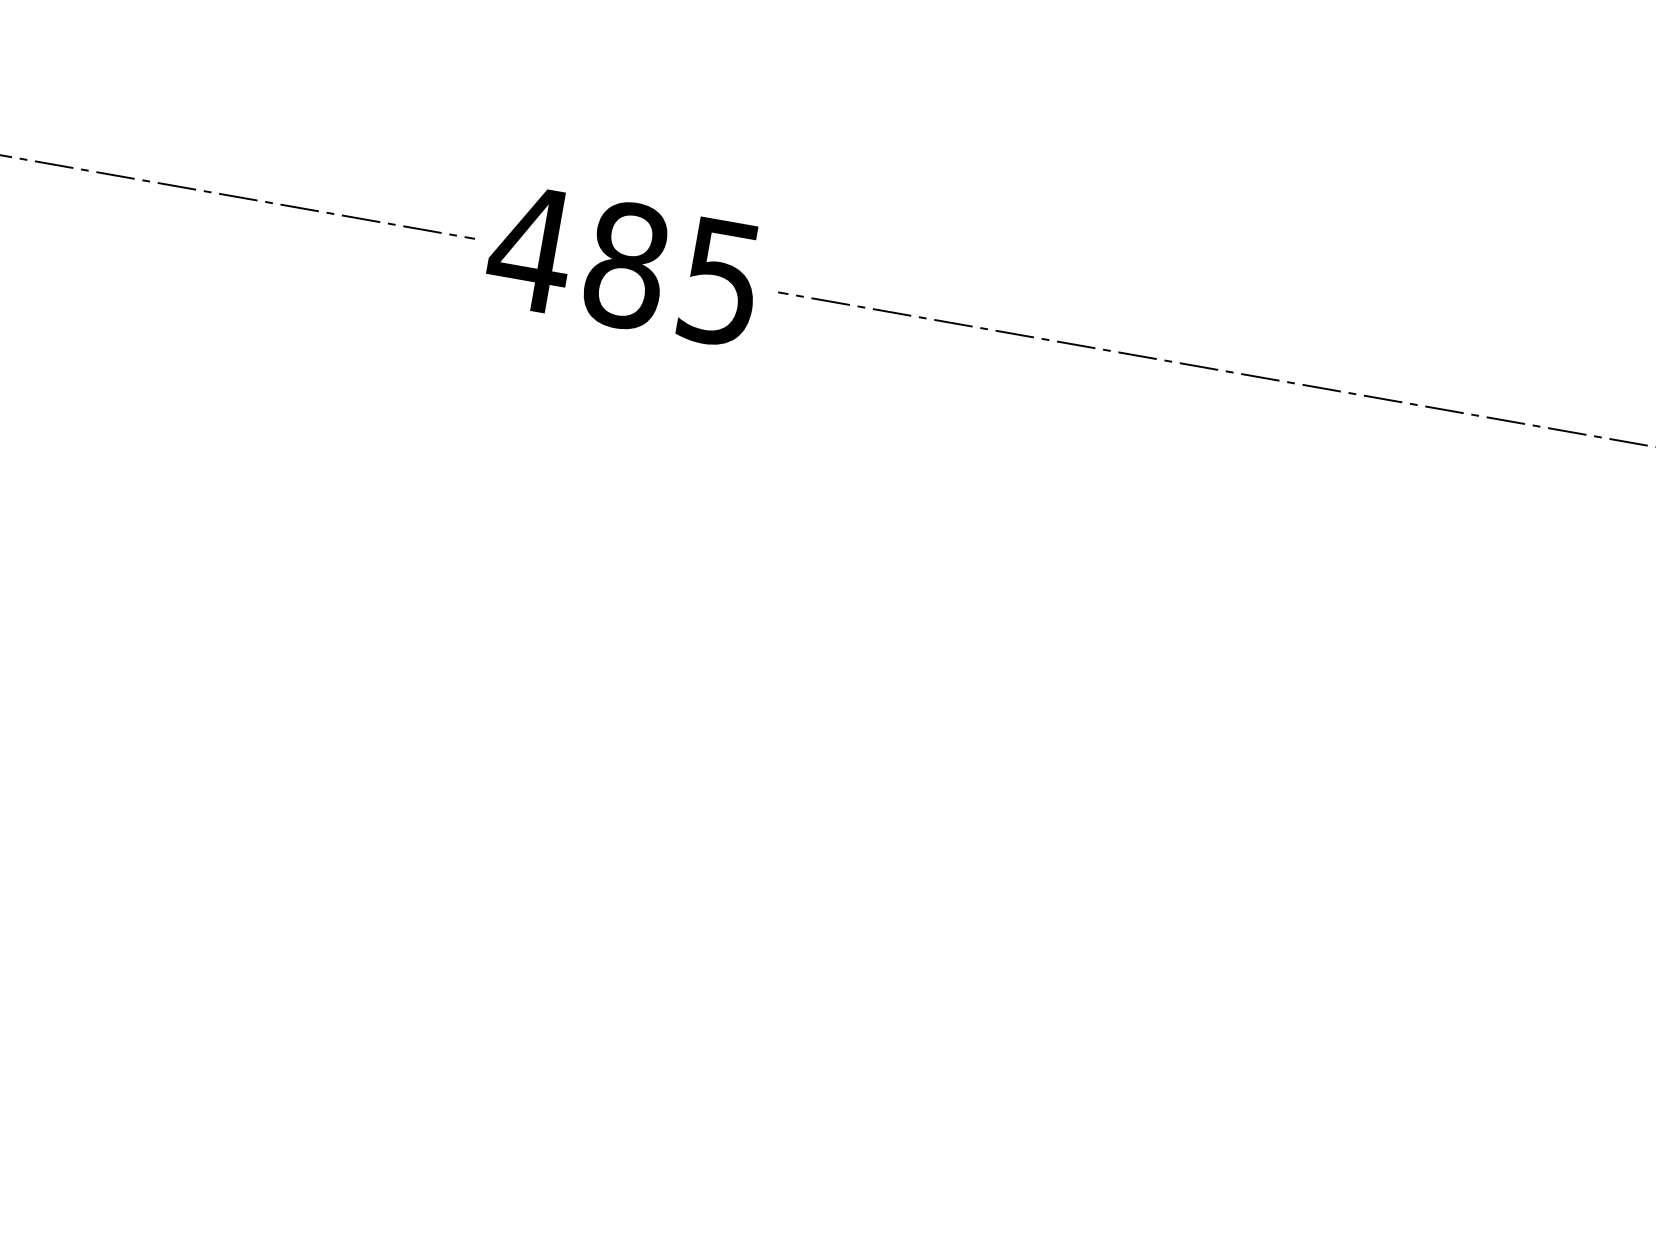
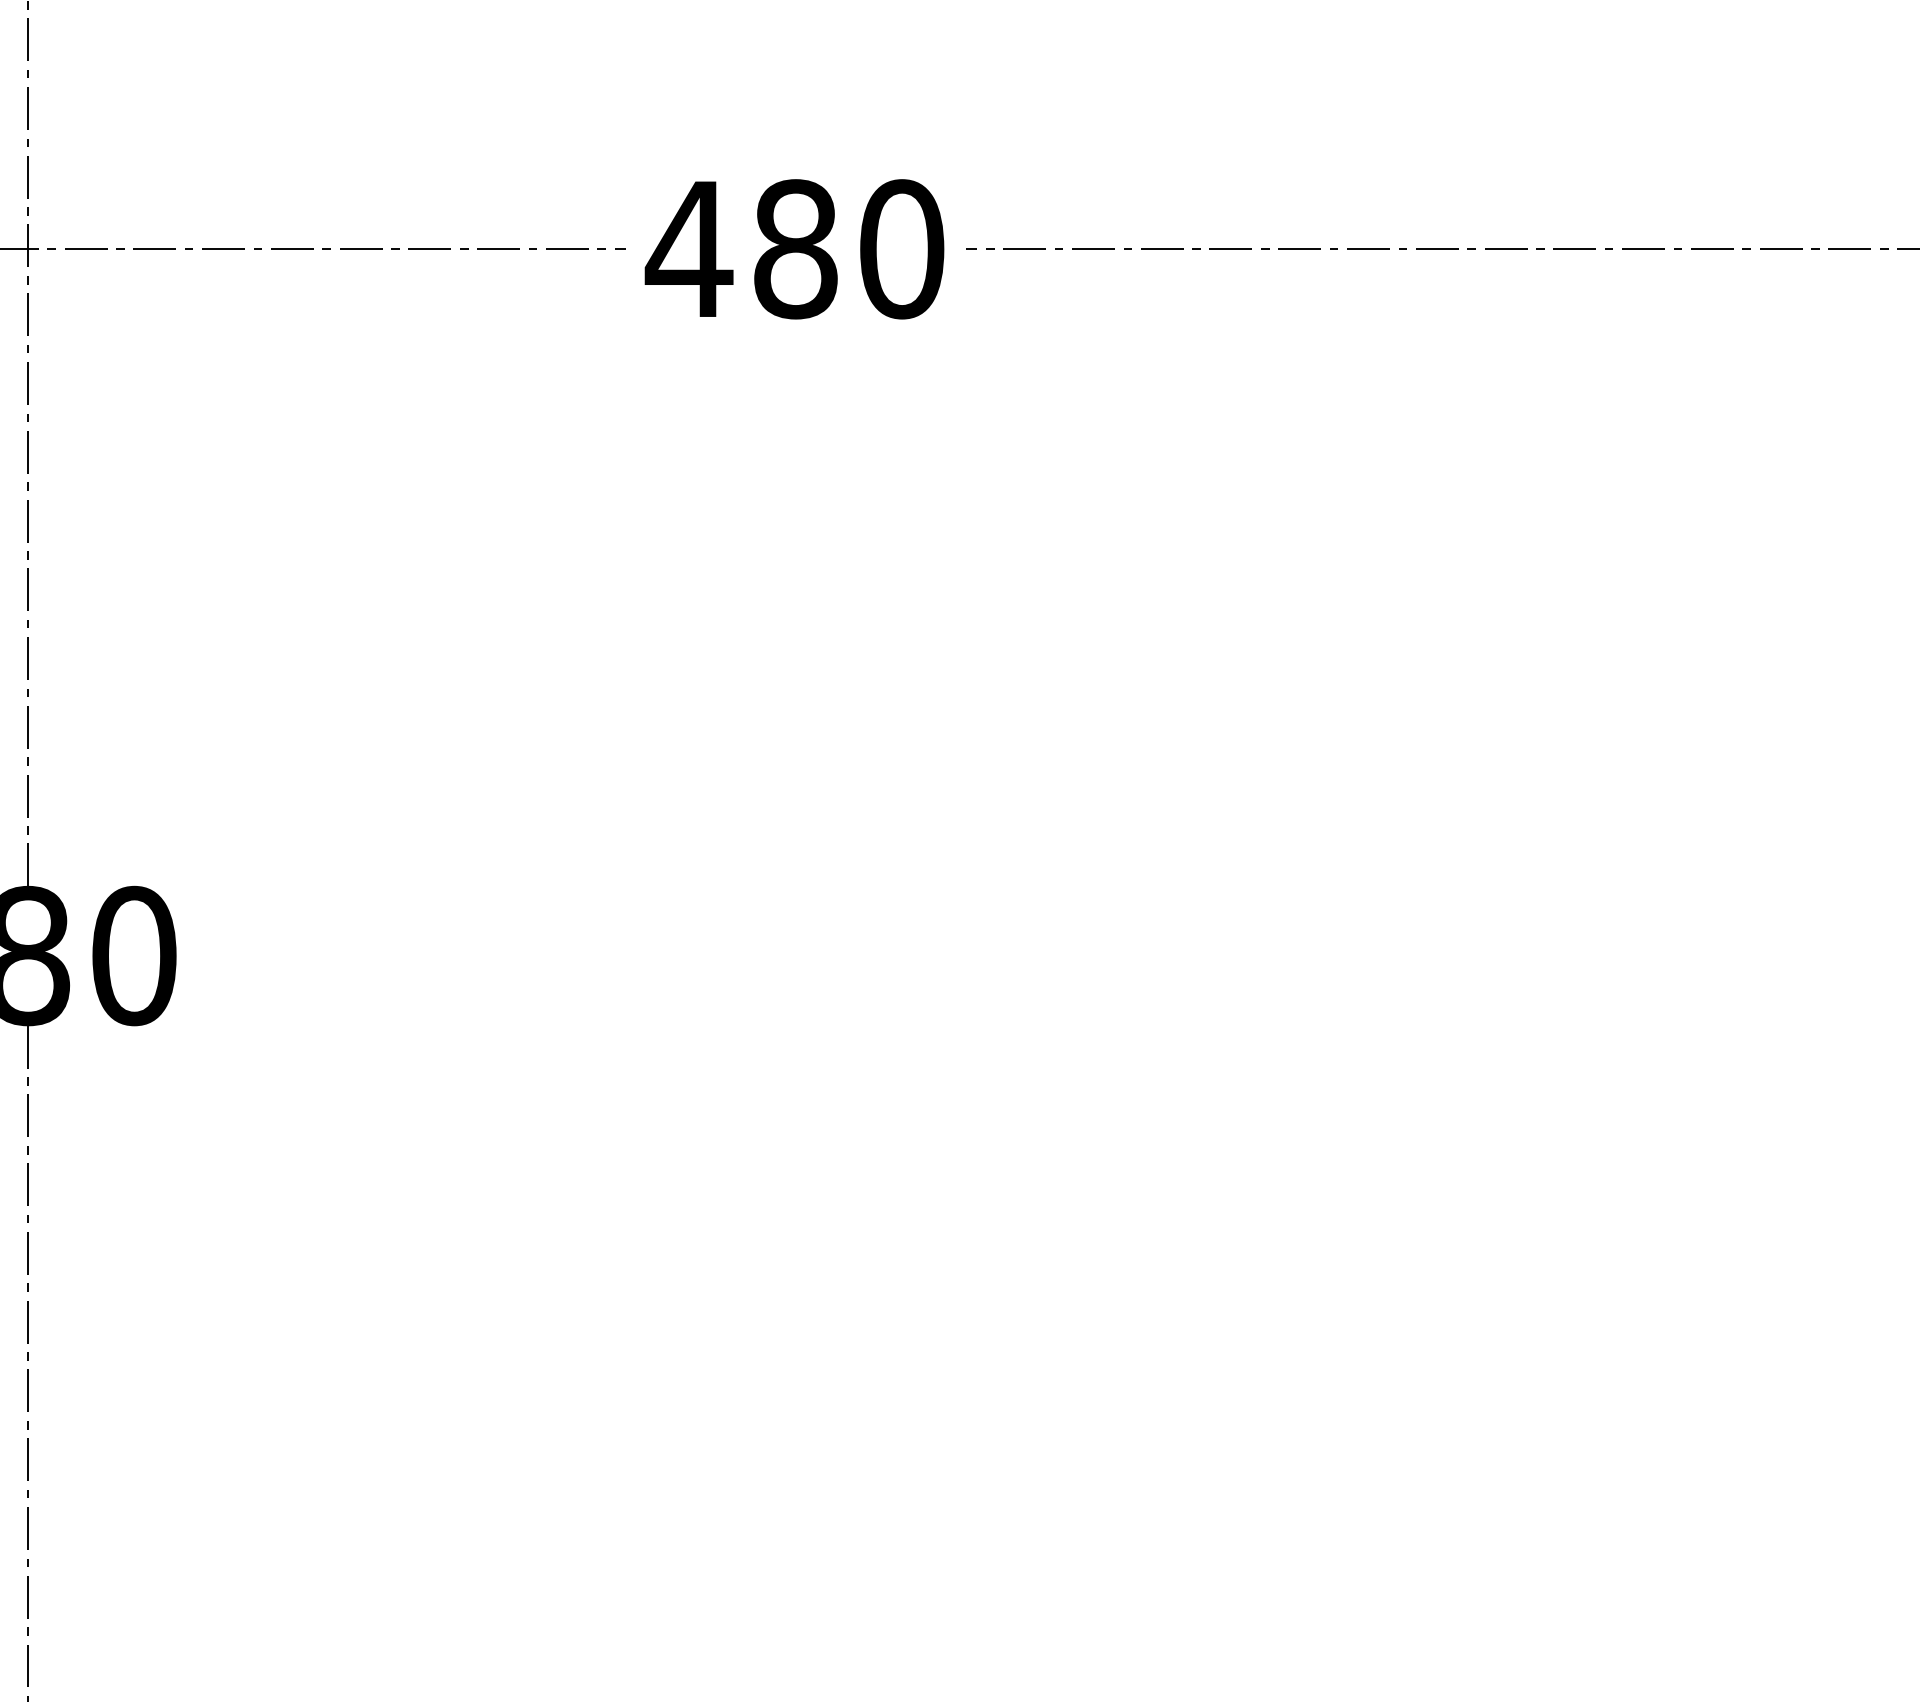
text: (721, 282) -> (902, 249), 485 -> 480

